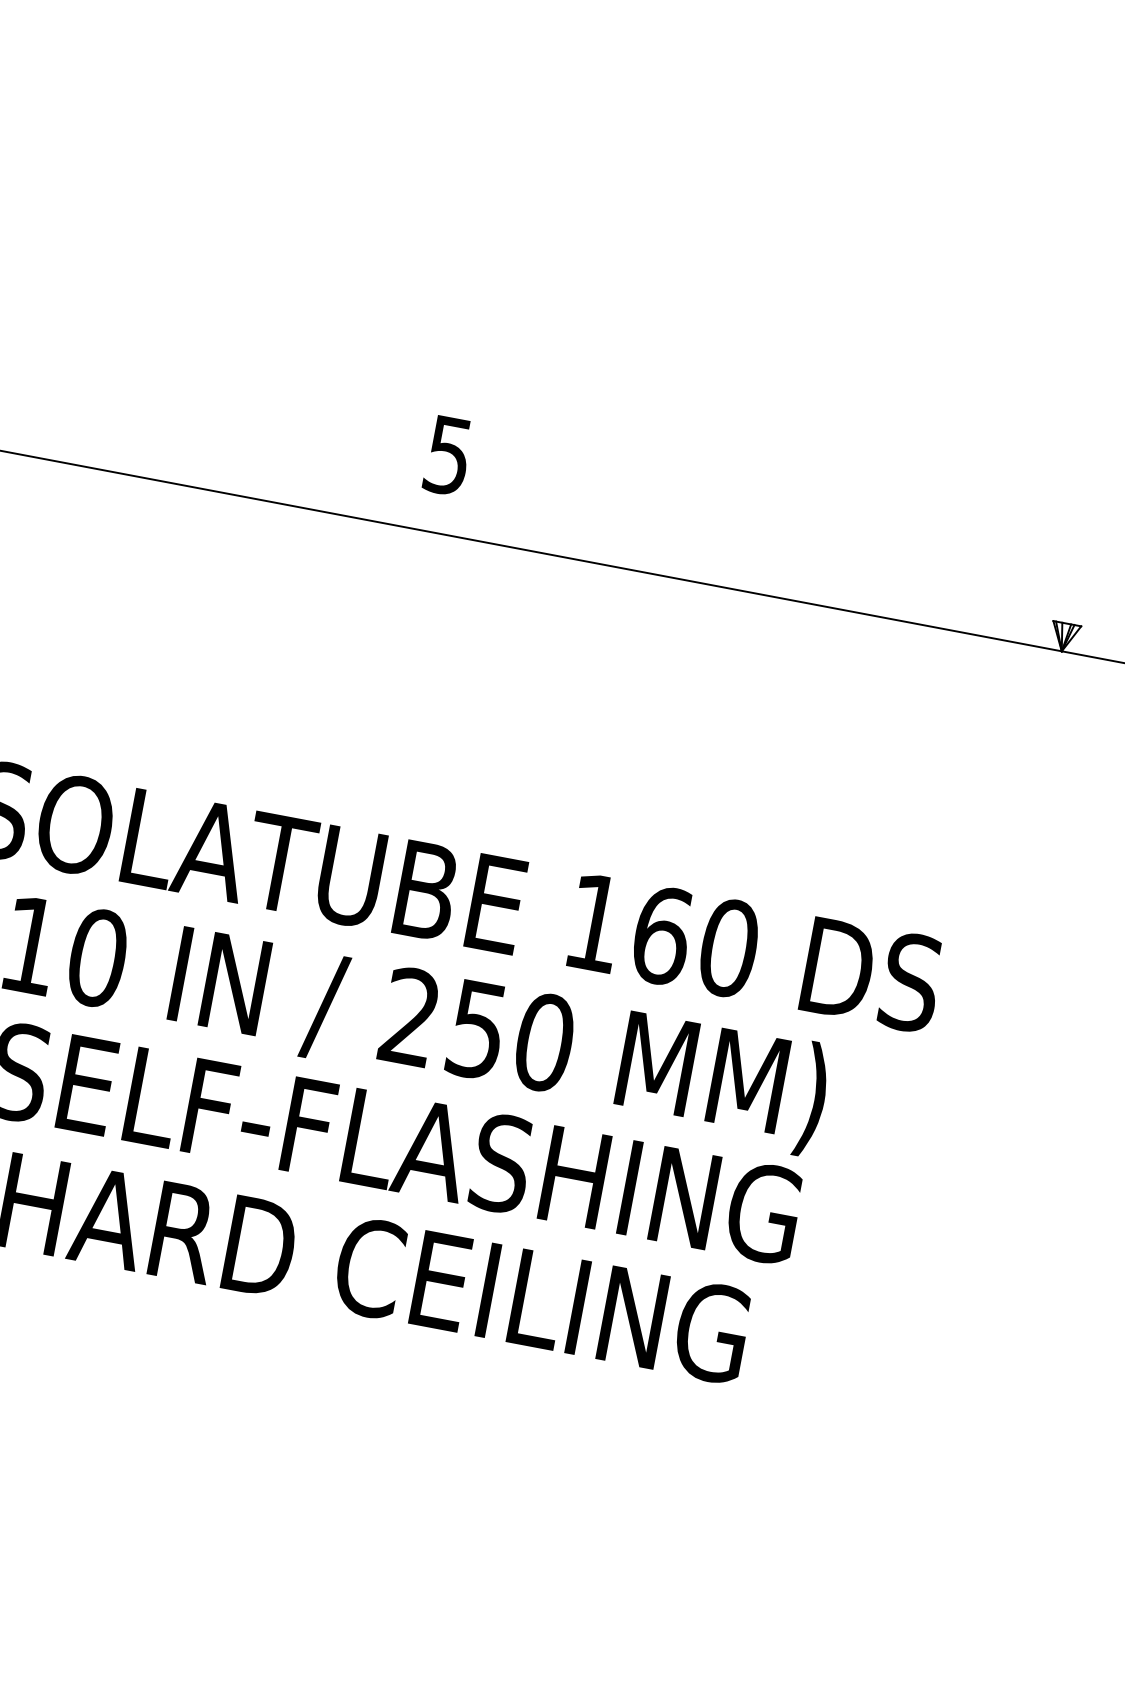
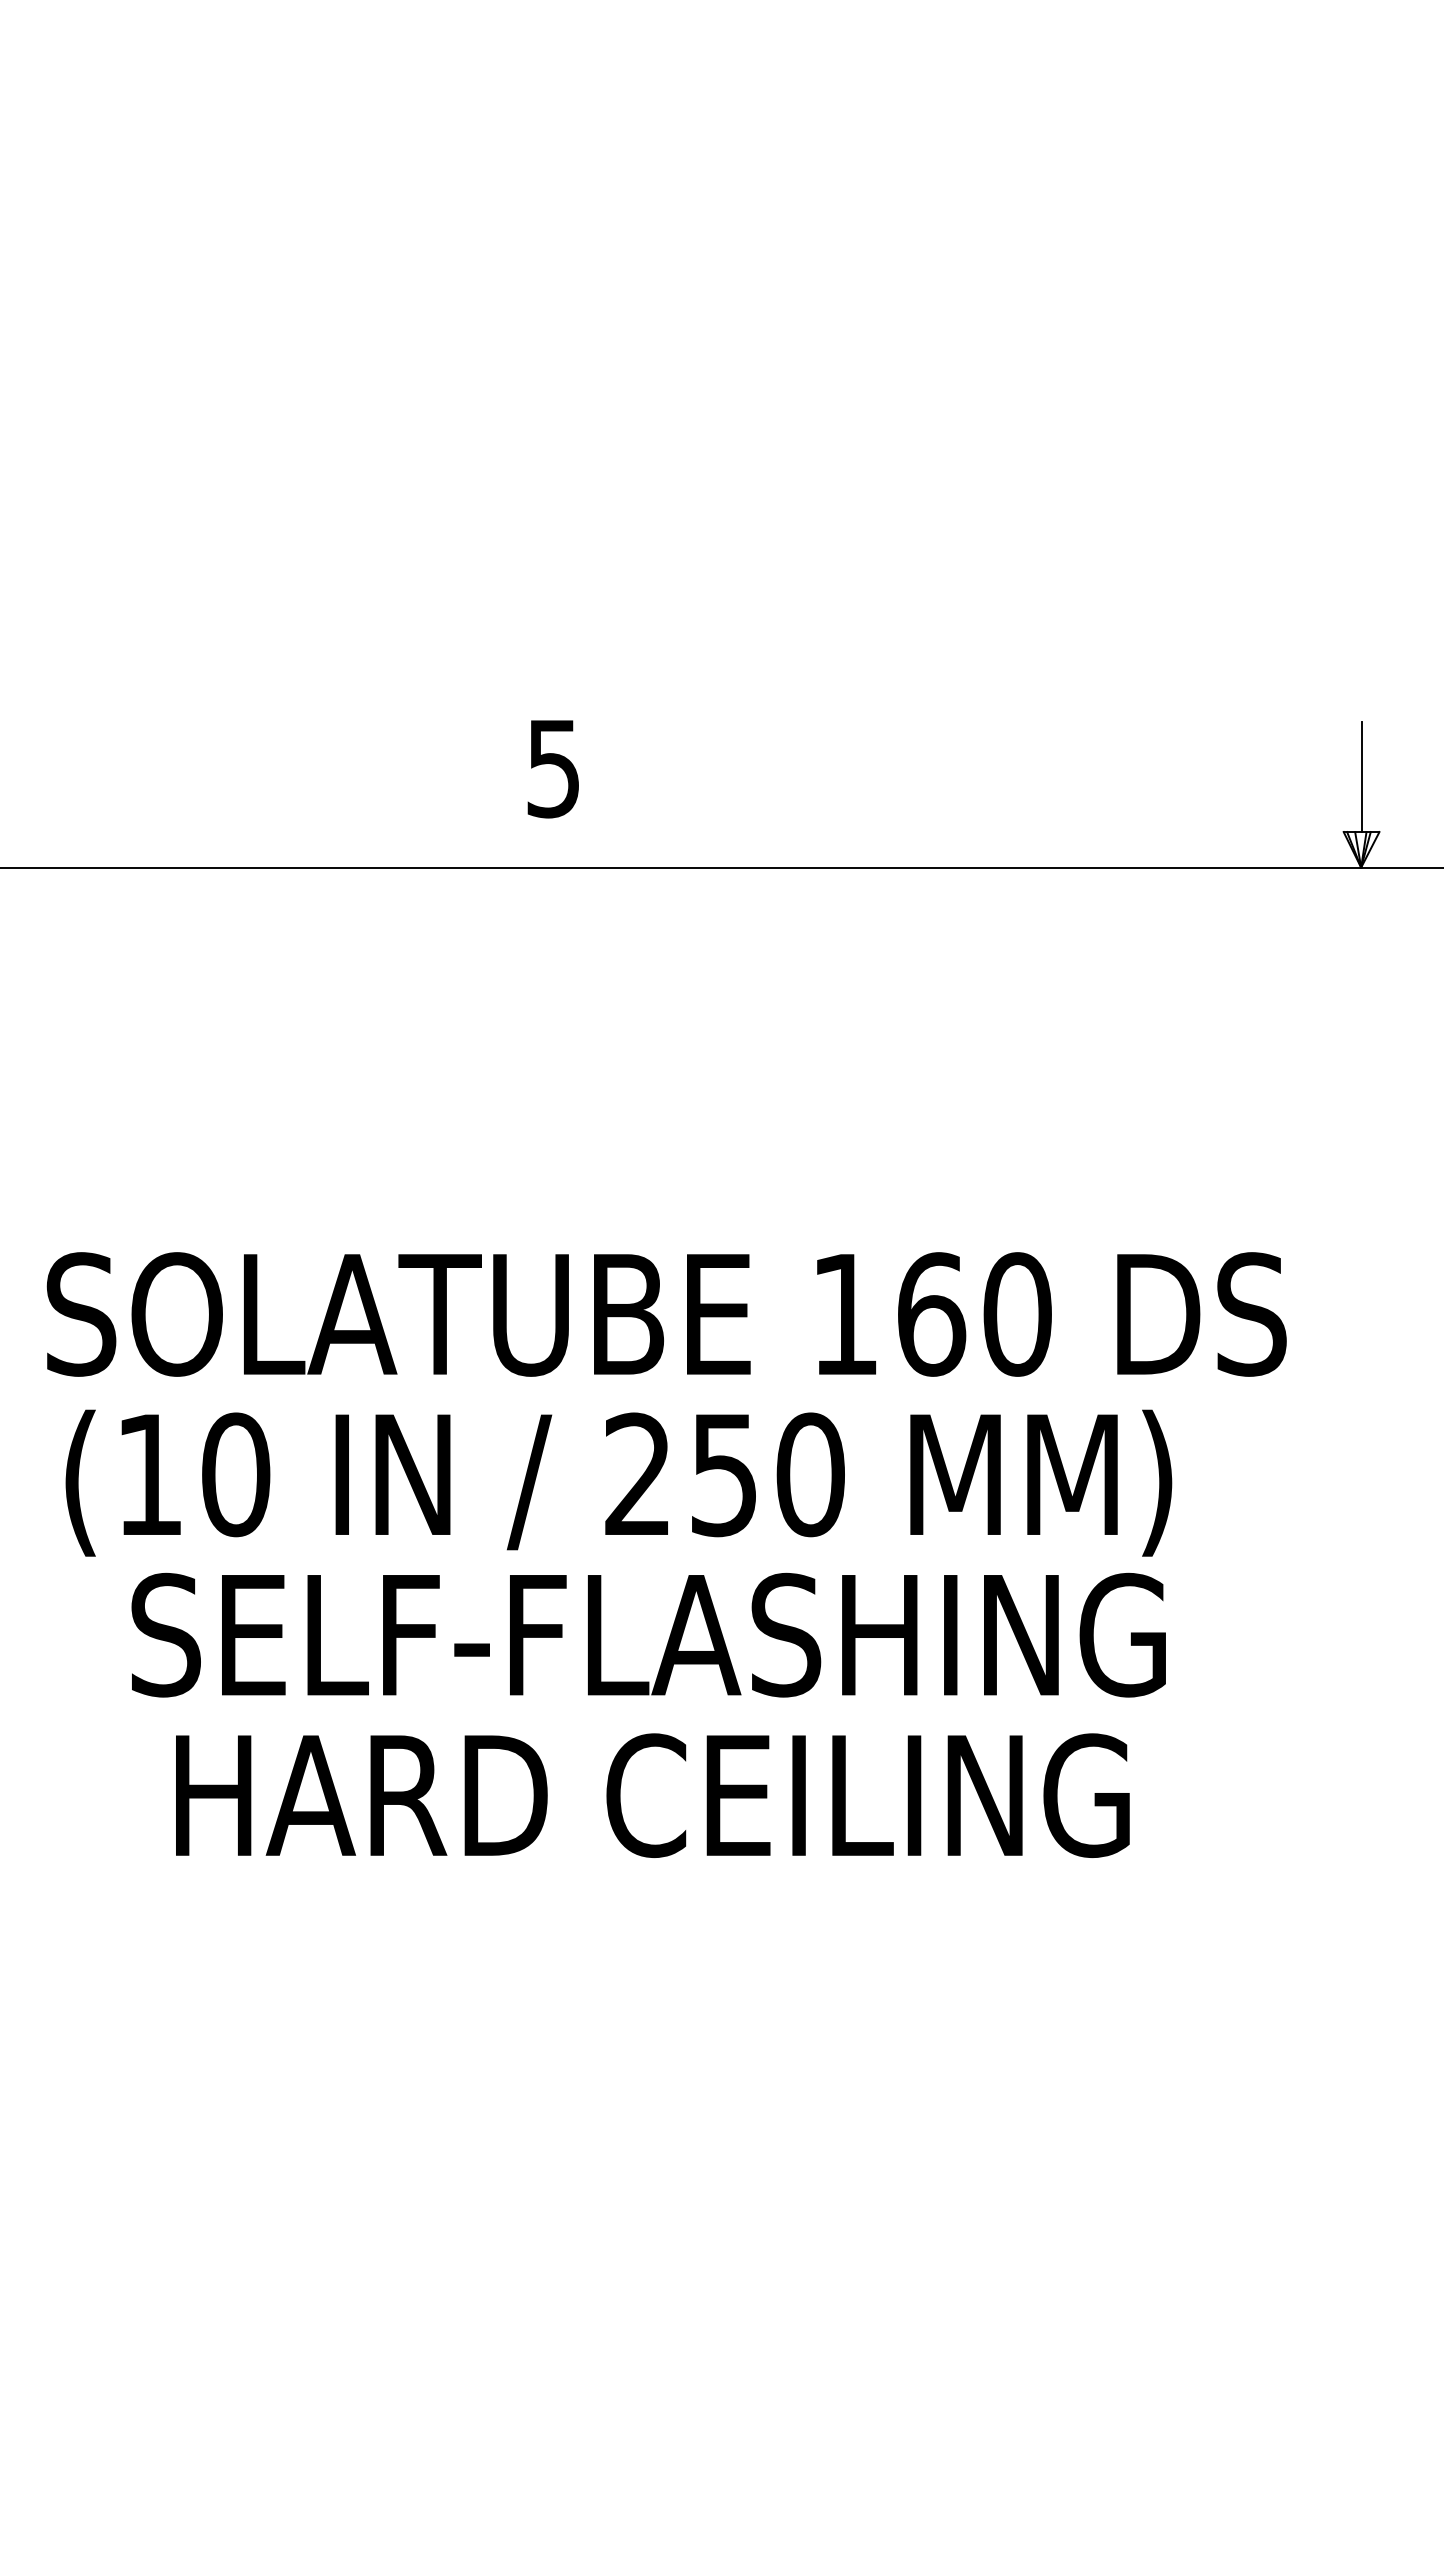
line: (1075, 581) -> (1361, 777), added

